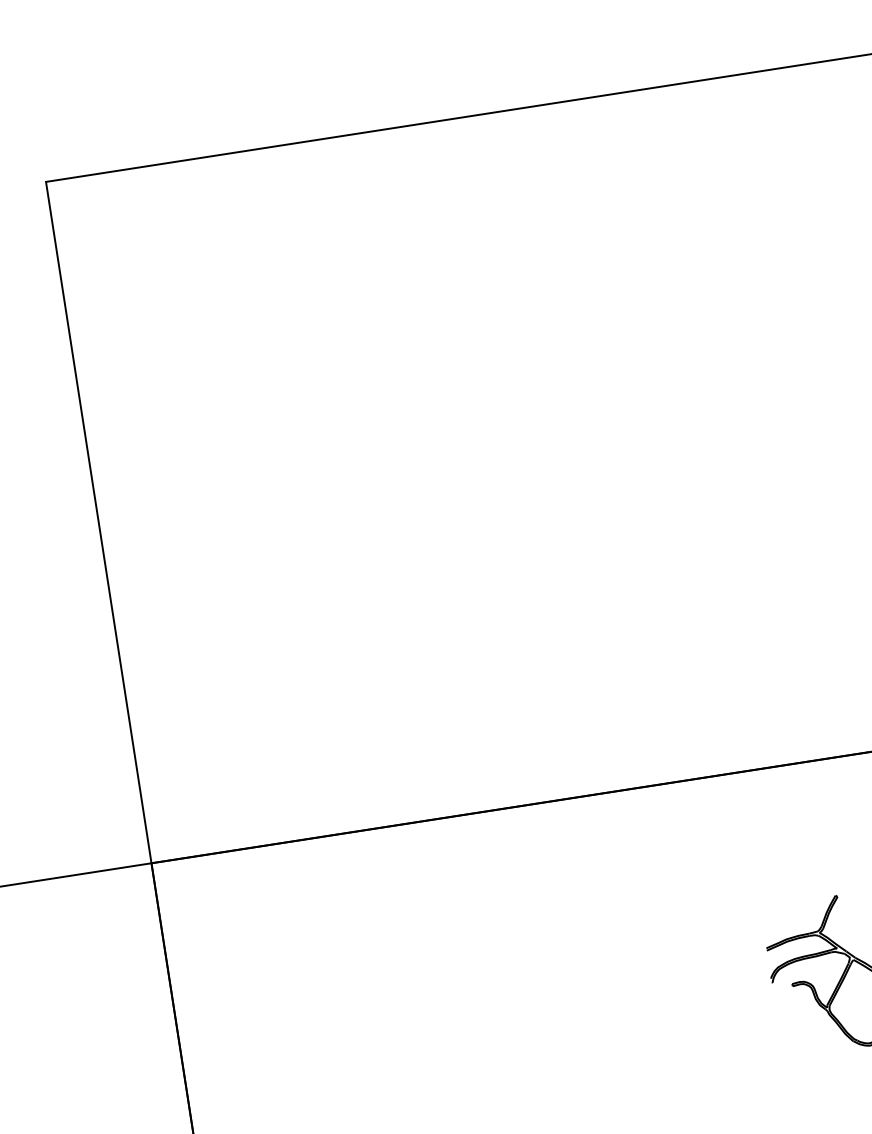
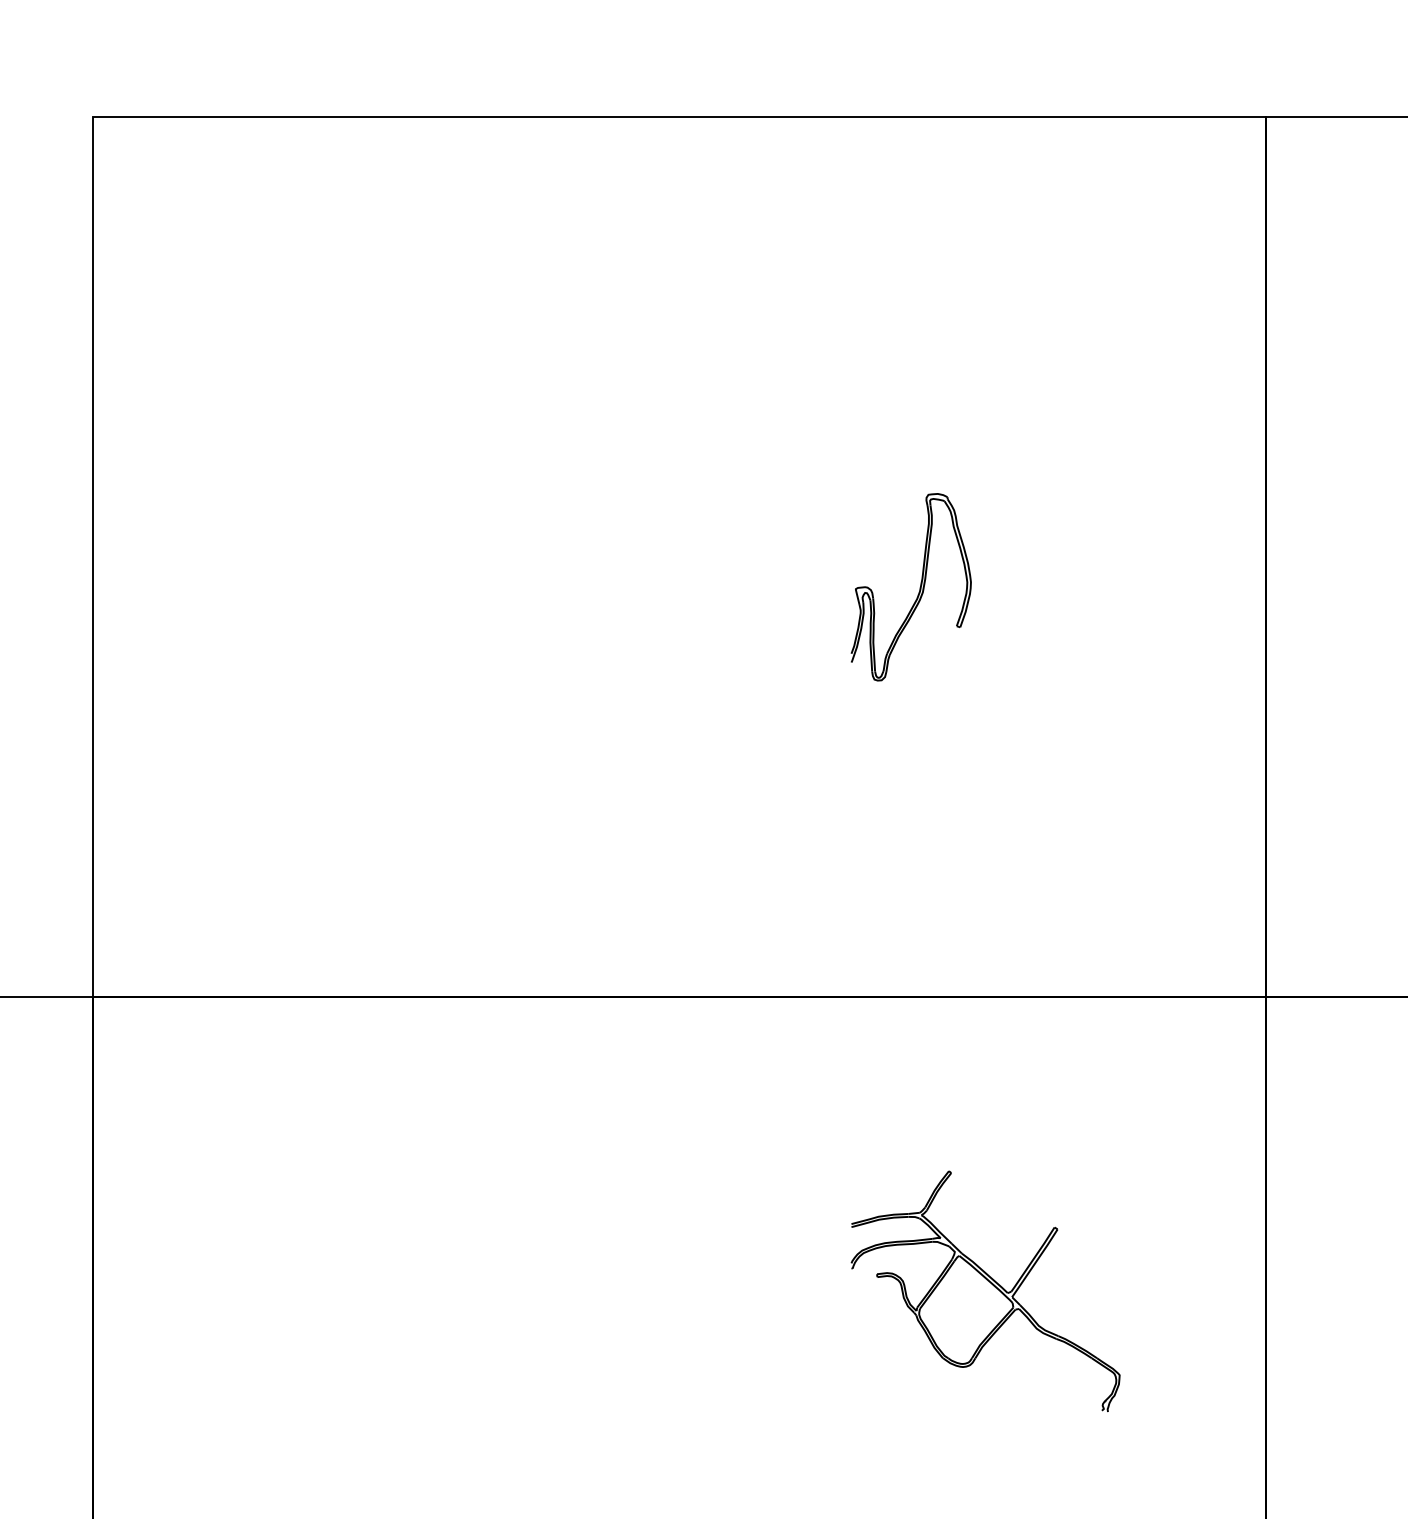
part: (742, 447) -> (919, 587), added

